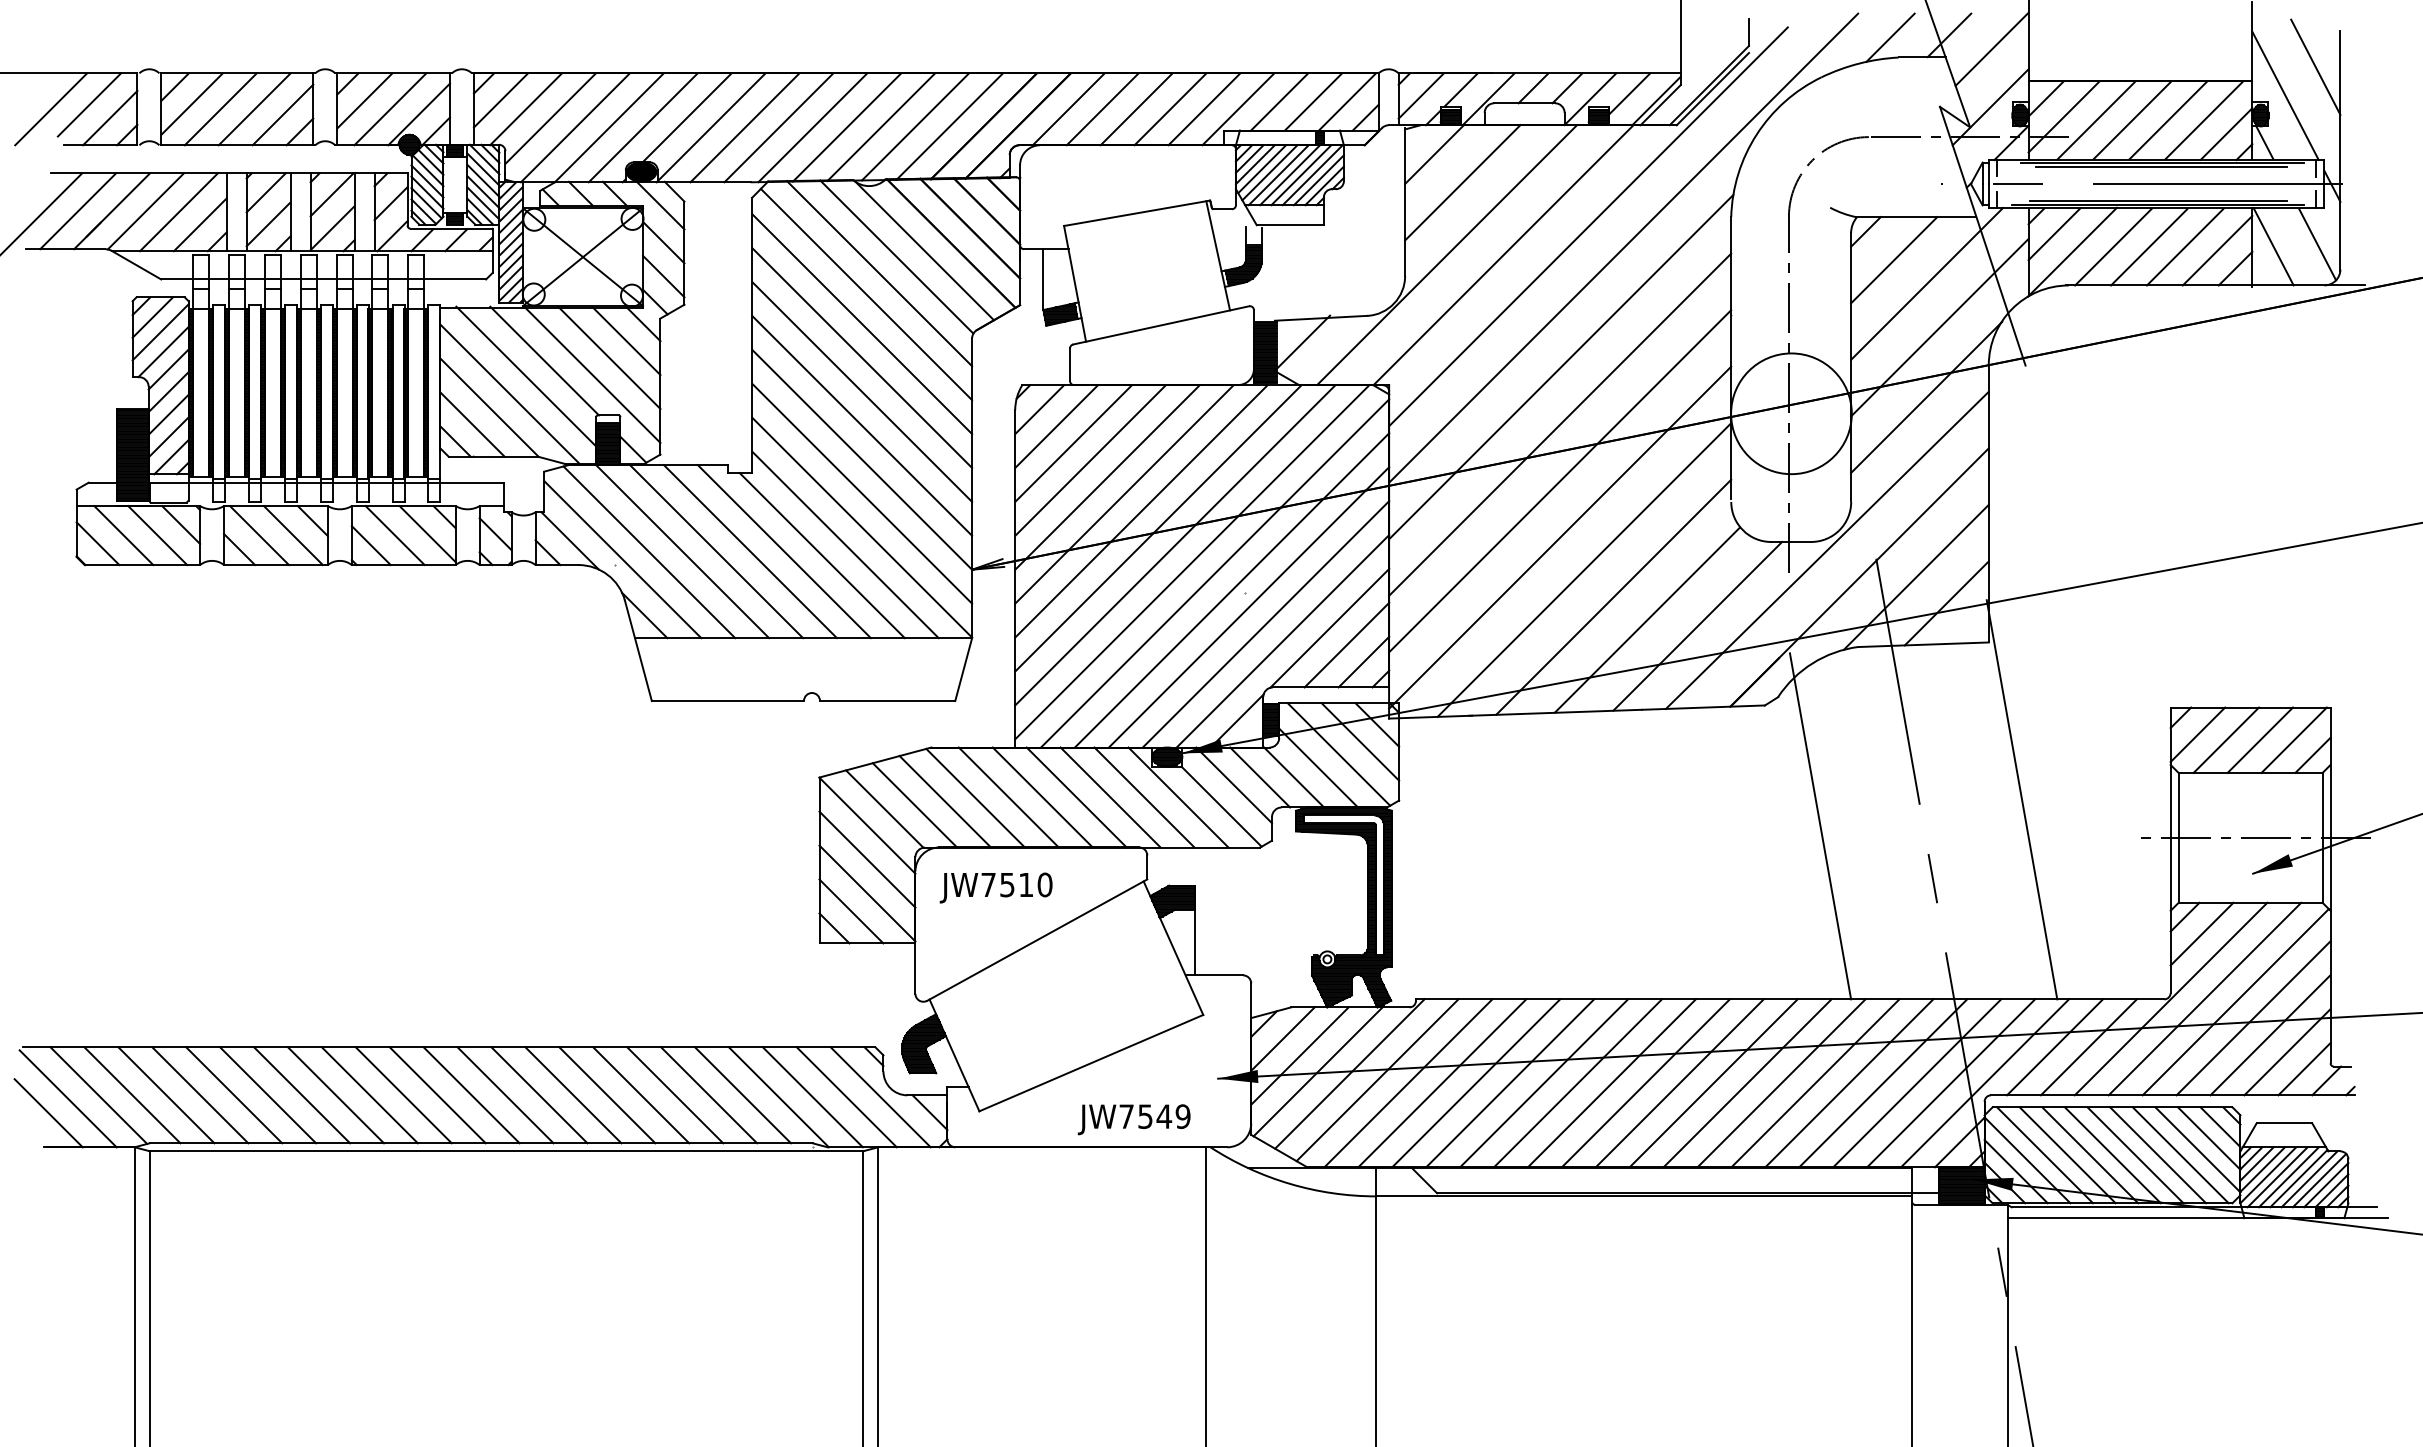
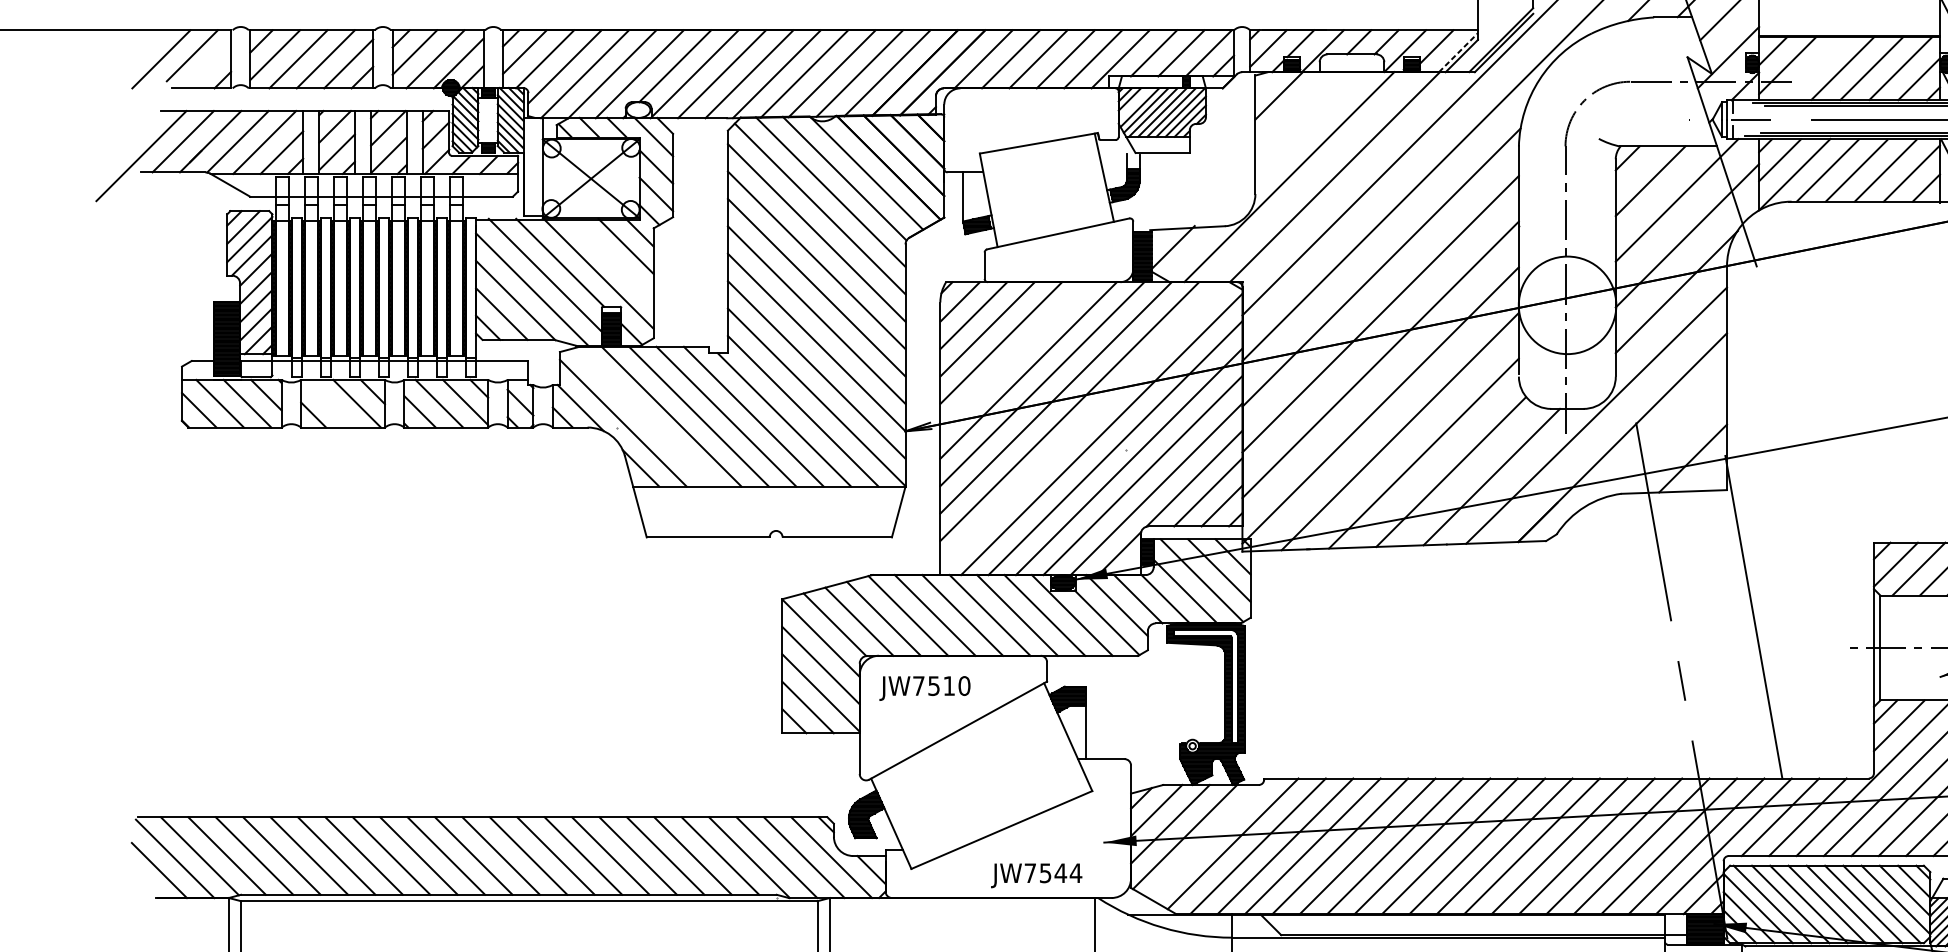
line: (1656, 100) -> (1458, 52), solid -> dashed
line: (110, 117) -> (209, 65), removed
line: (2096, 120) -> (1814, 68), removed
line: (1254, 164) -> (1133, 103), removed
fill: (641, 171) -> (638, 109), removed
line: (1462, 182) -> (1301, 118), removed
hatch: (511, 241) -> (533, 166), removed
line: (609, 357) -> (612, 259), removed
line: (1107, 477) -> (1014, 356), removed
line: (259, 535) -> (329, 403), removed
line: (649, 552) -> (644, 417), removed
line: (1192, 562) -> (1083, 425), removed
line: (1915, 576) -> (1667, 436), removed
line: (1820, 826) -> (1591, 638), removed
line: (1349, 1073) -> (1210, 838), removed
text: (1182, 1116) -> (1075, 873), JW7549 -> JW7544

